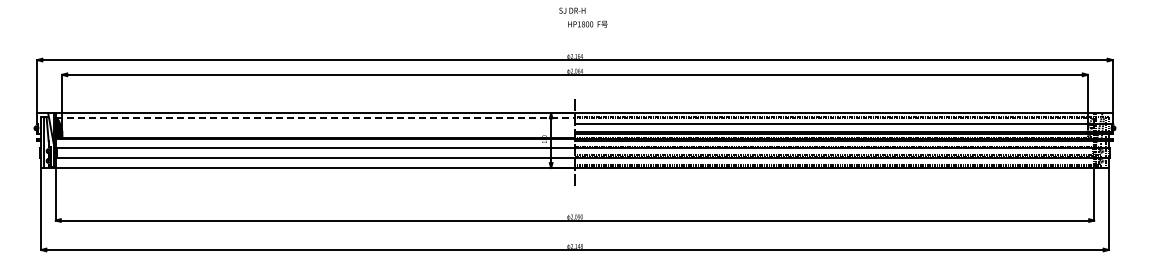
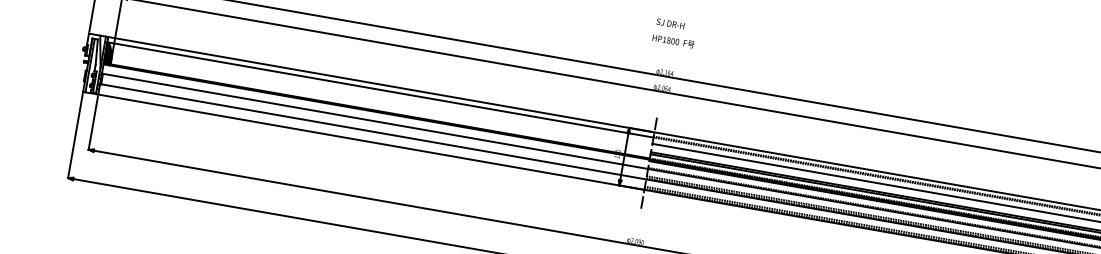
text: (587, 23) -> (673, 40), moved
line: (315, 118) -> (380, 90), dashed -> solid

